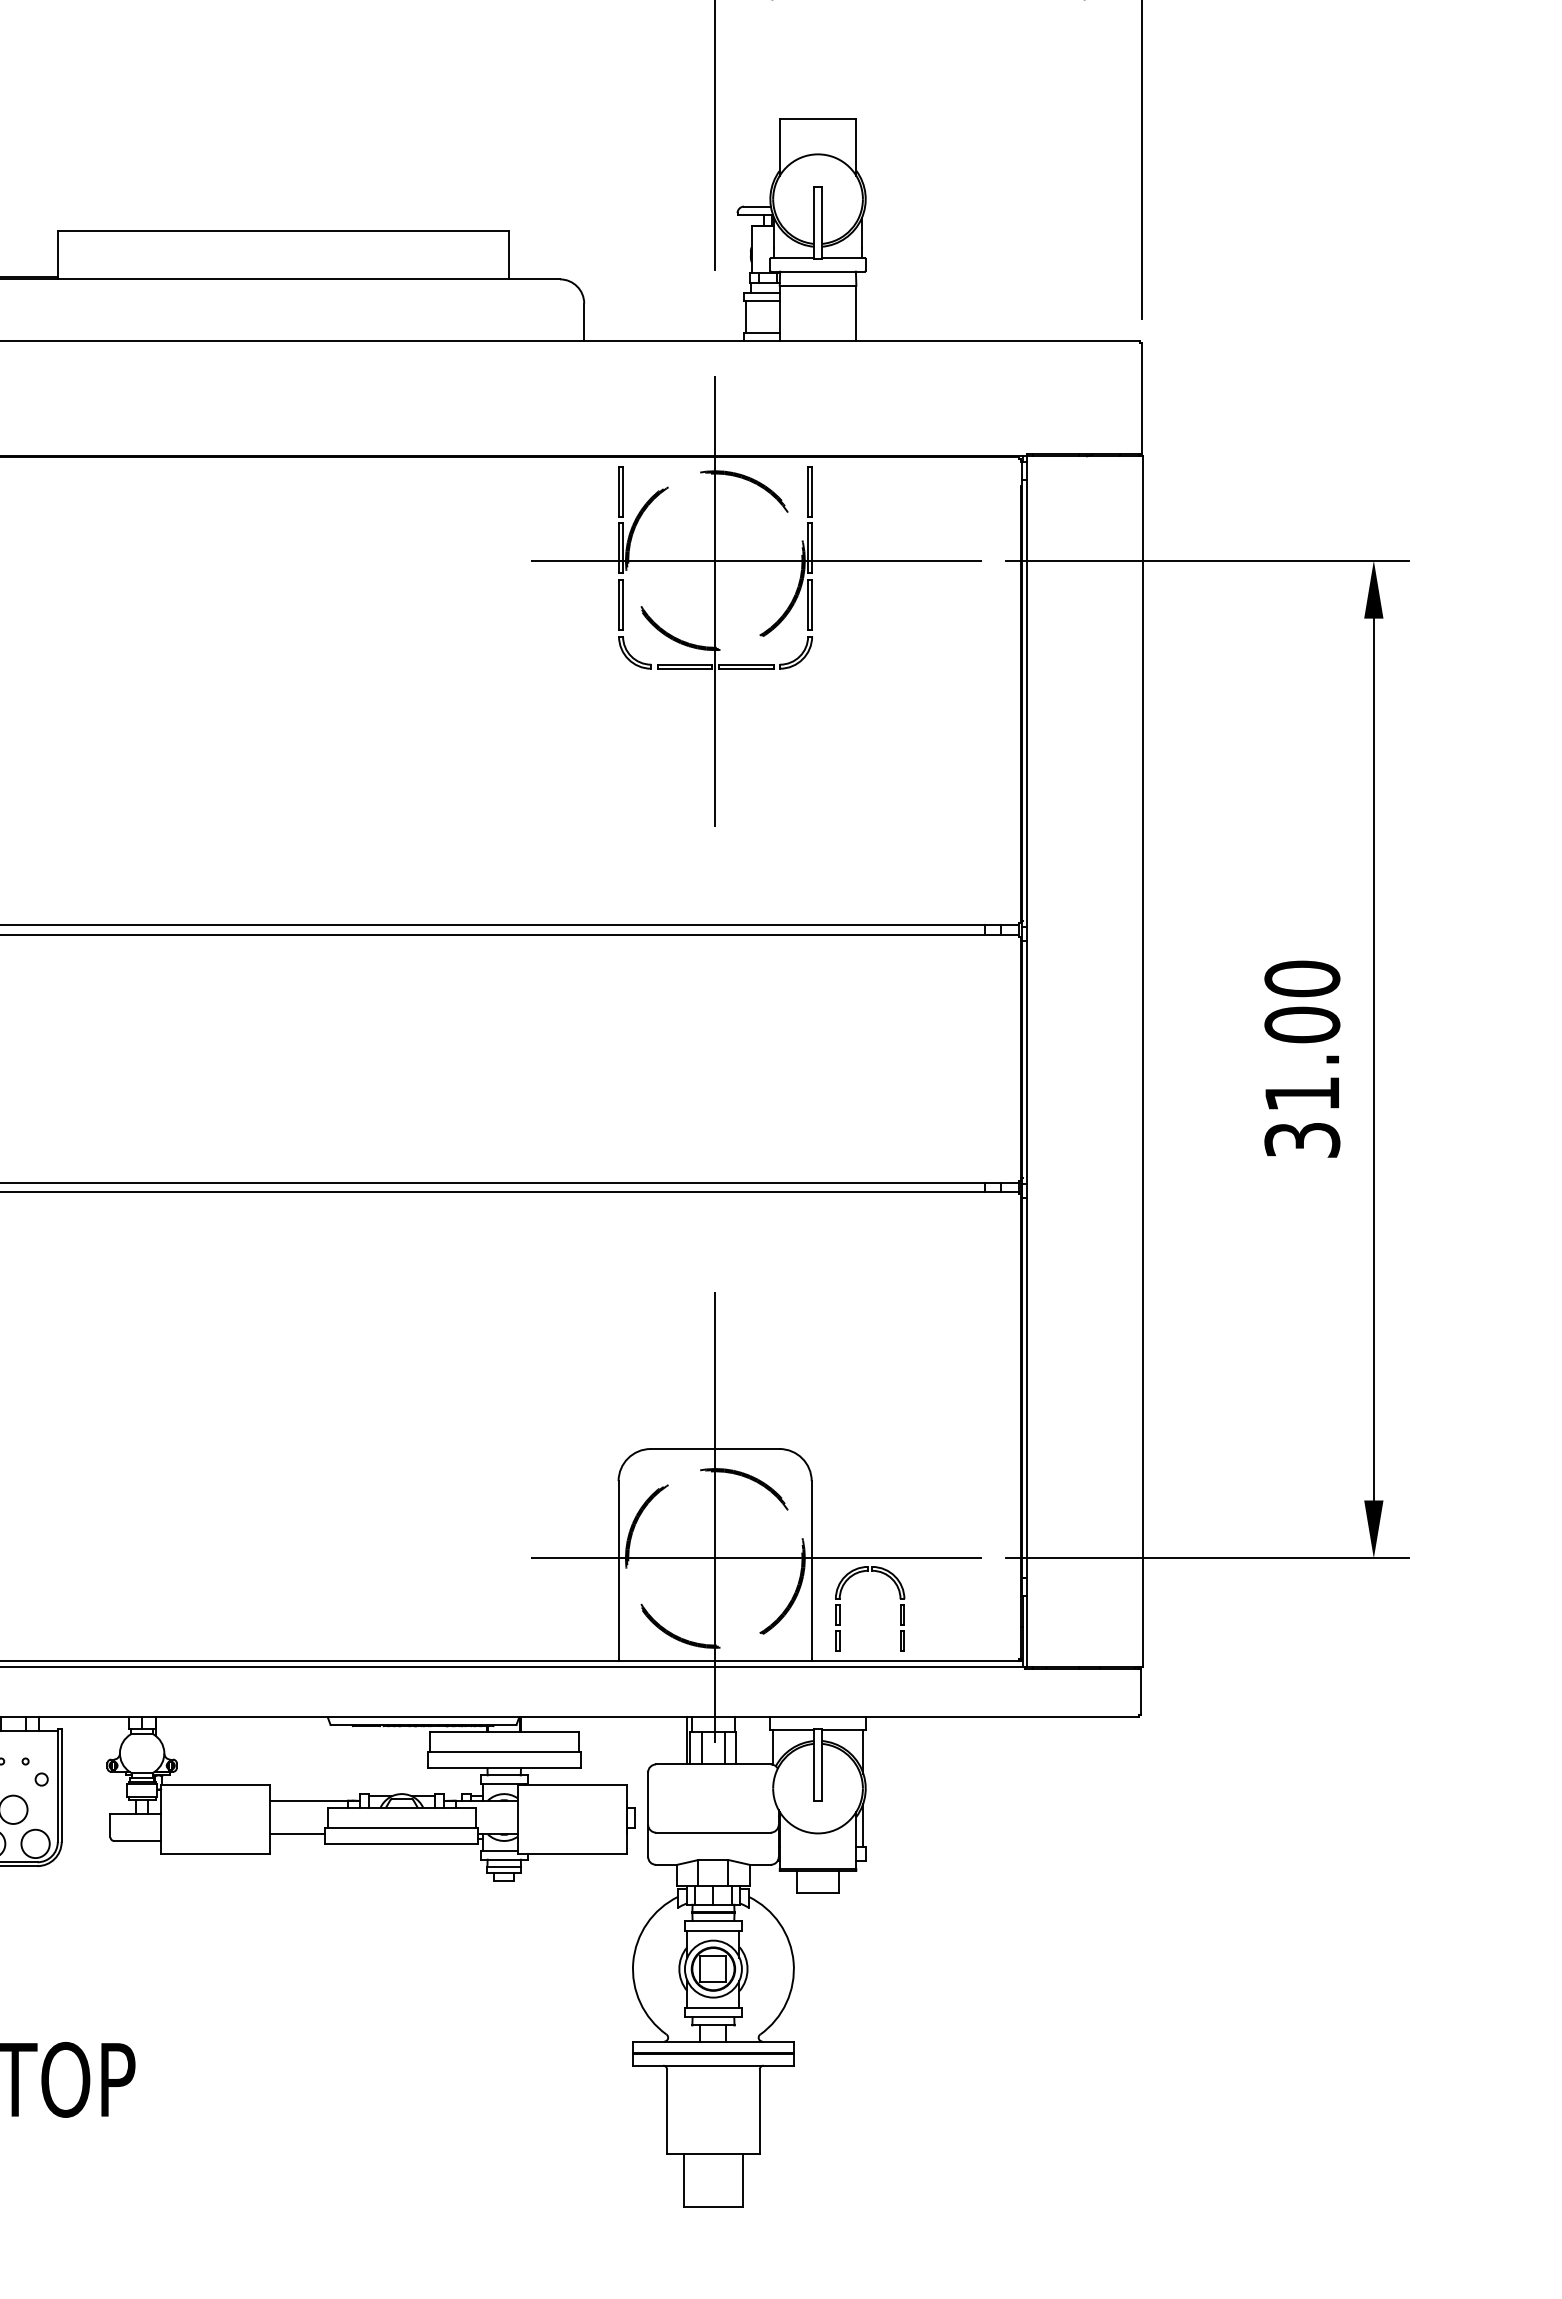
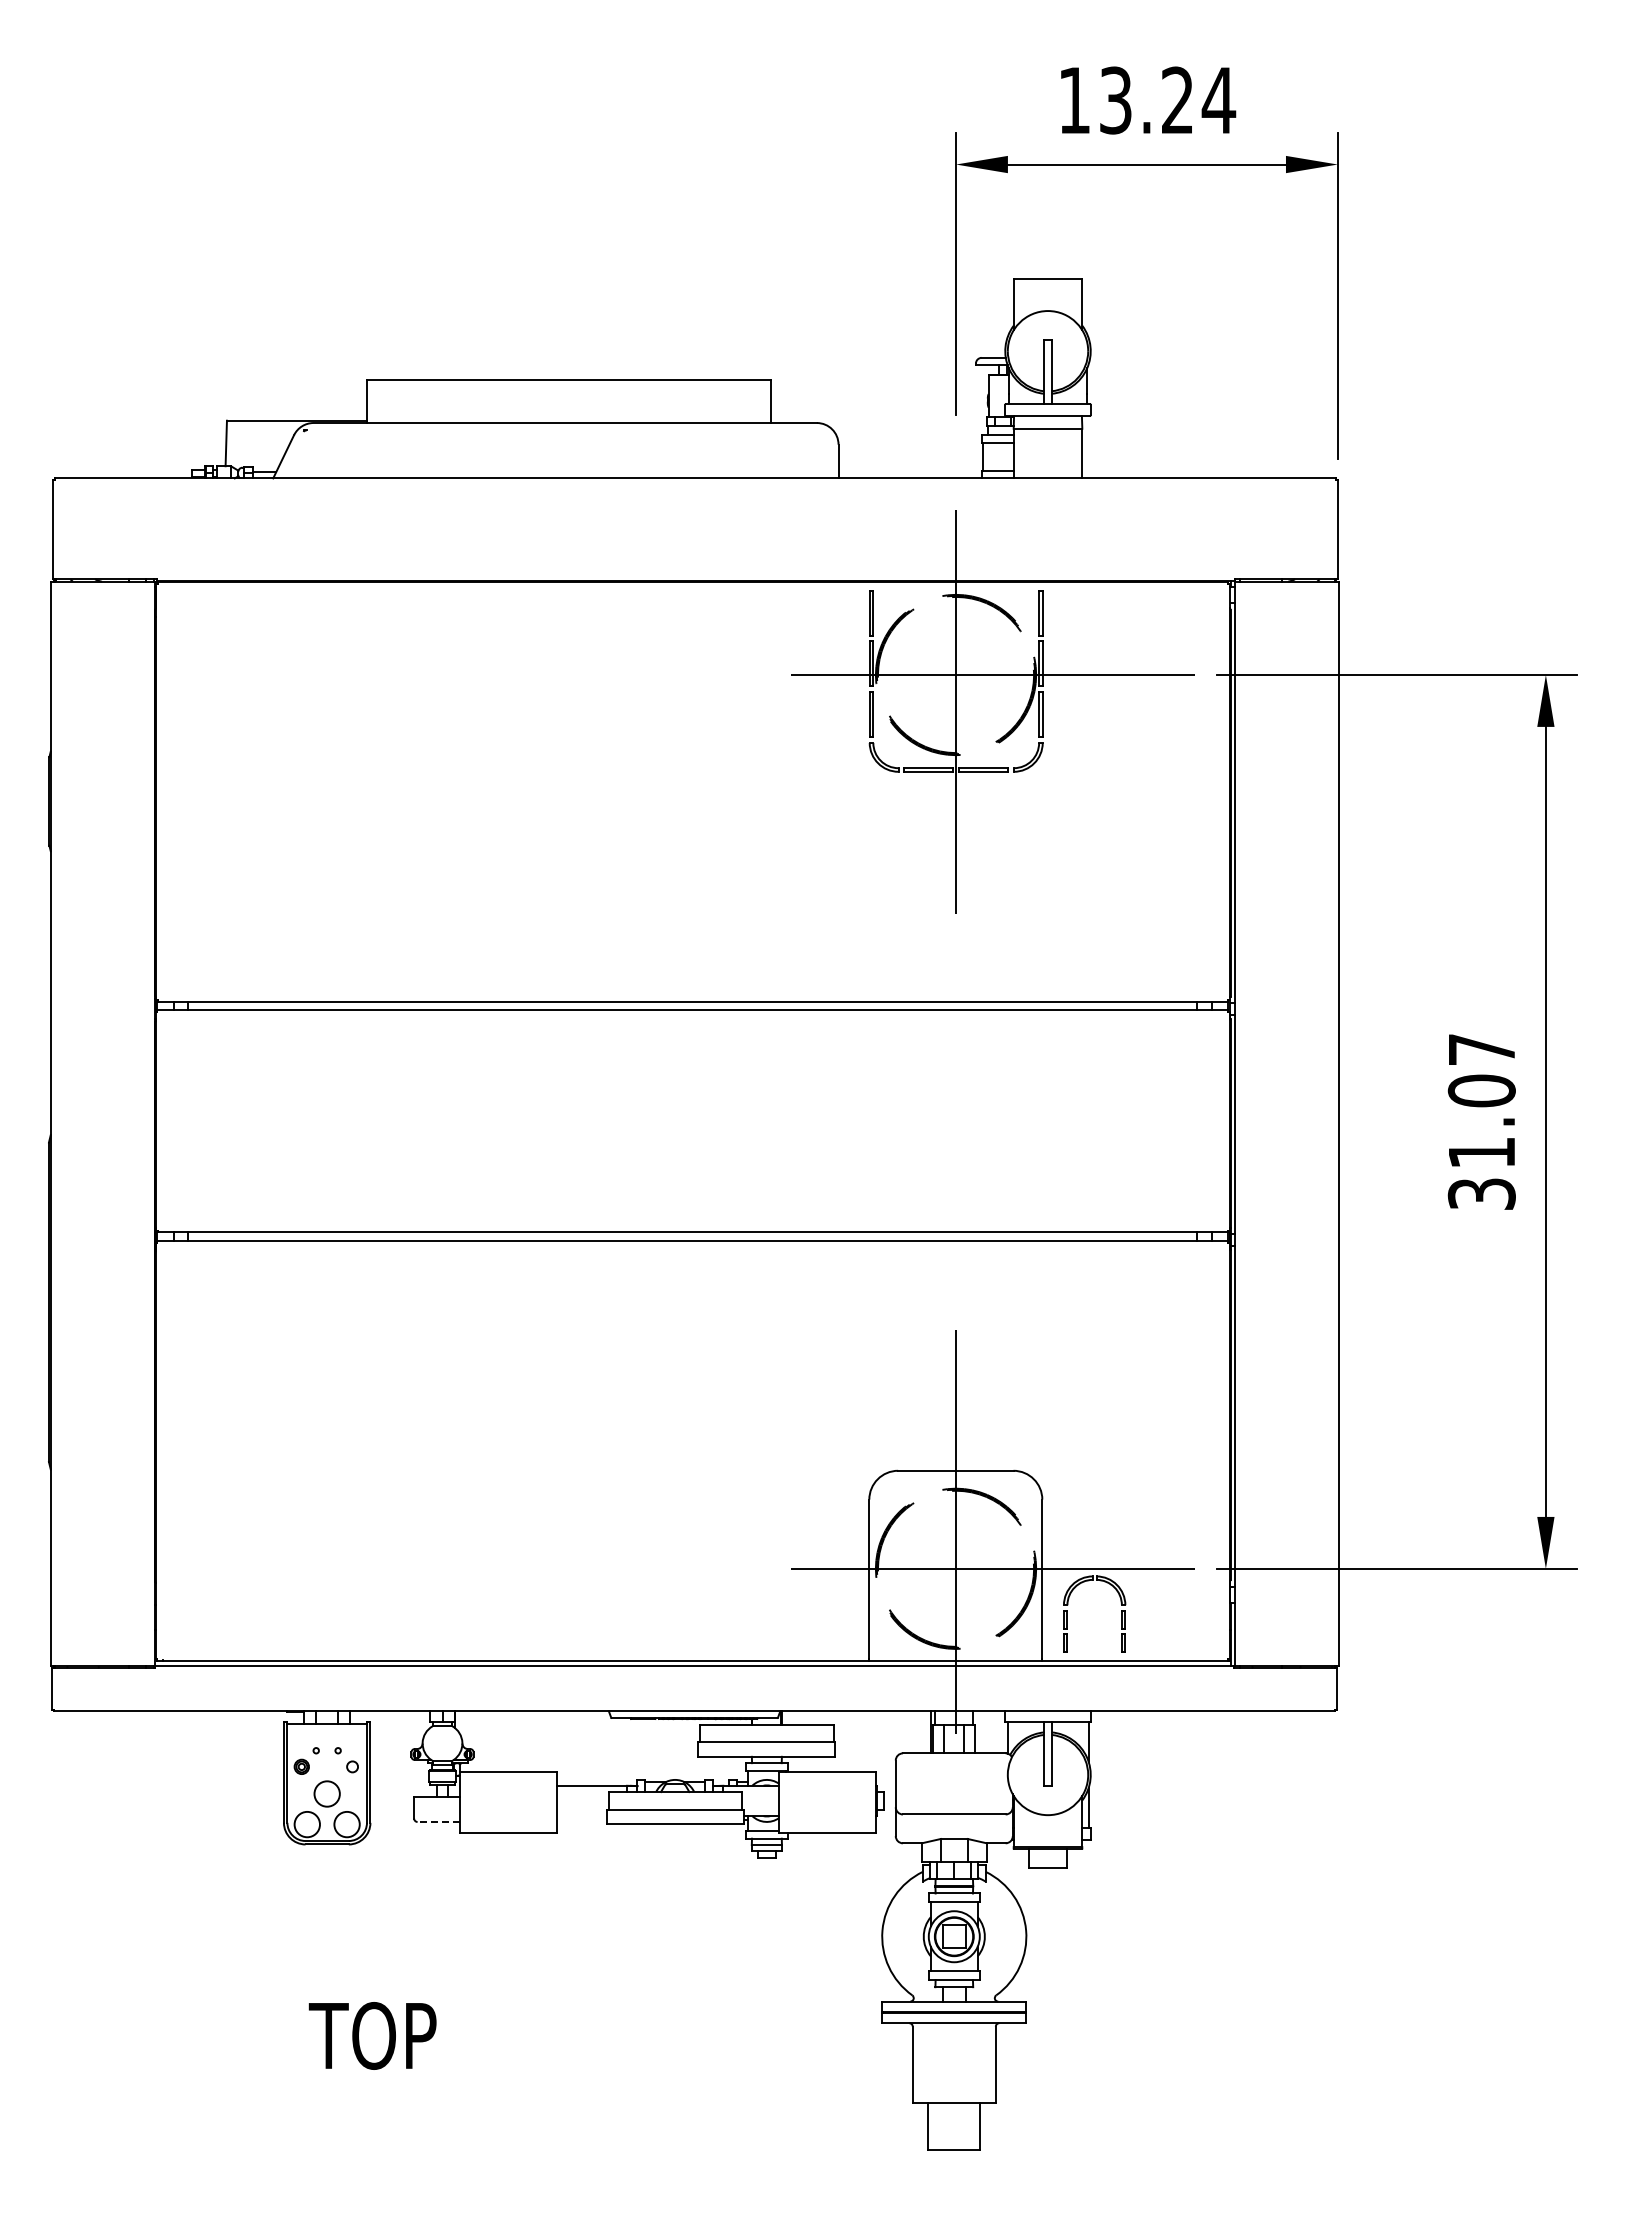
text: (1301, 978) -> (1481, 1049), 31.00 -> 31.07
line: (297, 1834) -> (581, 1816), removed
line: (137, 1840) -> (438, 1821), solid -> dashed

